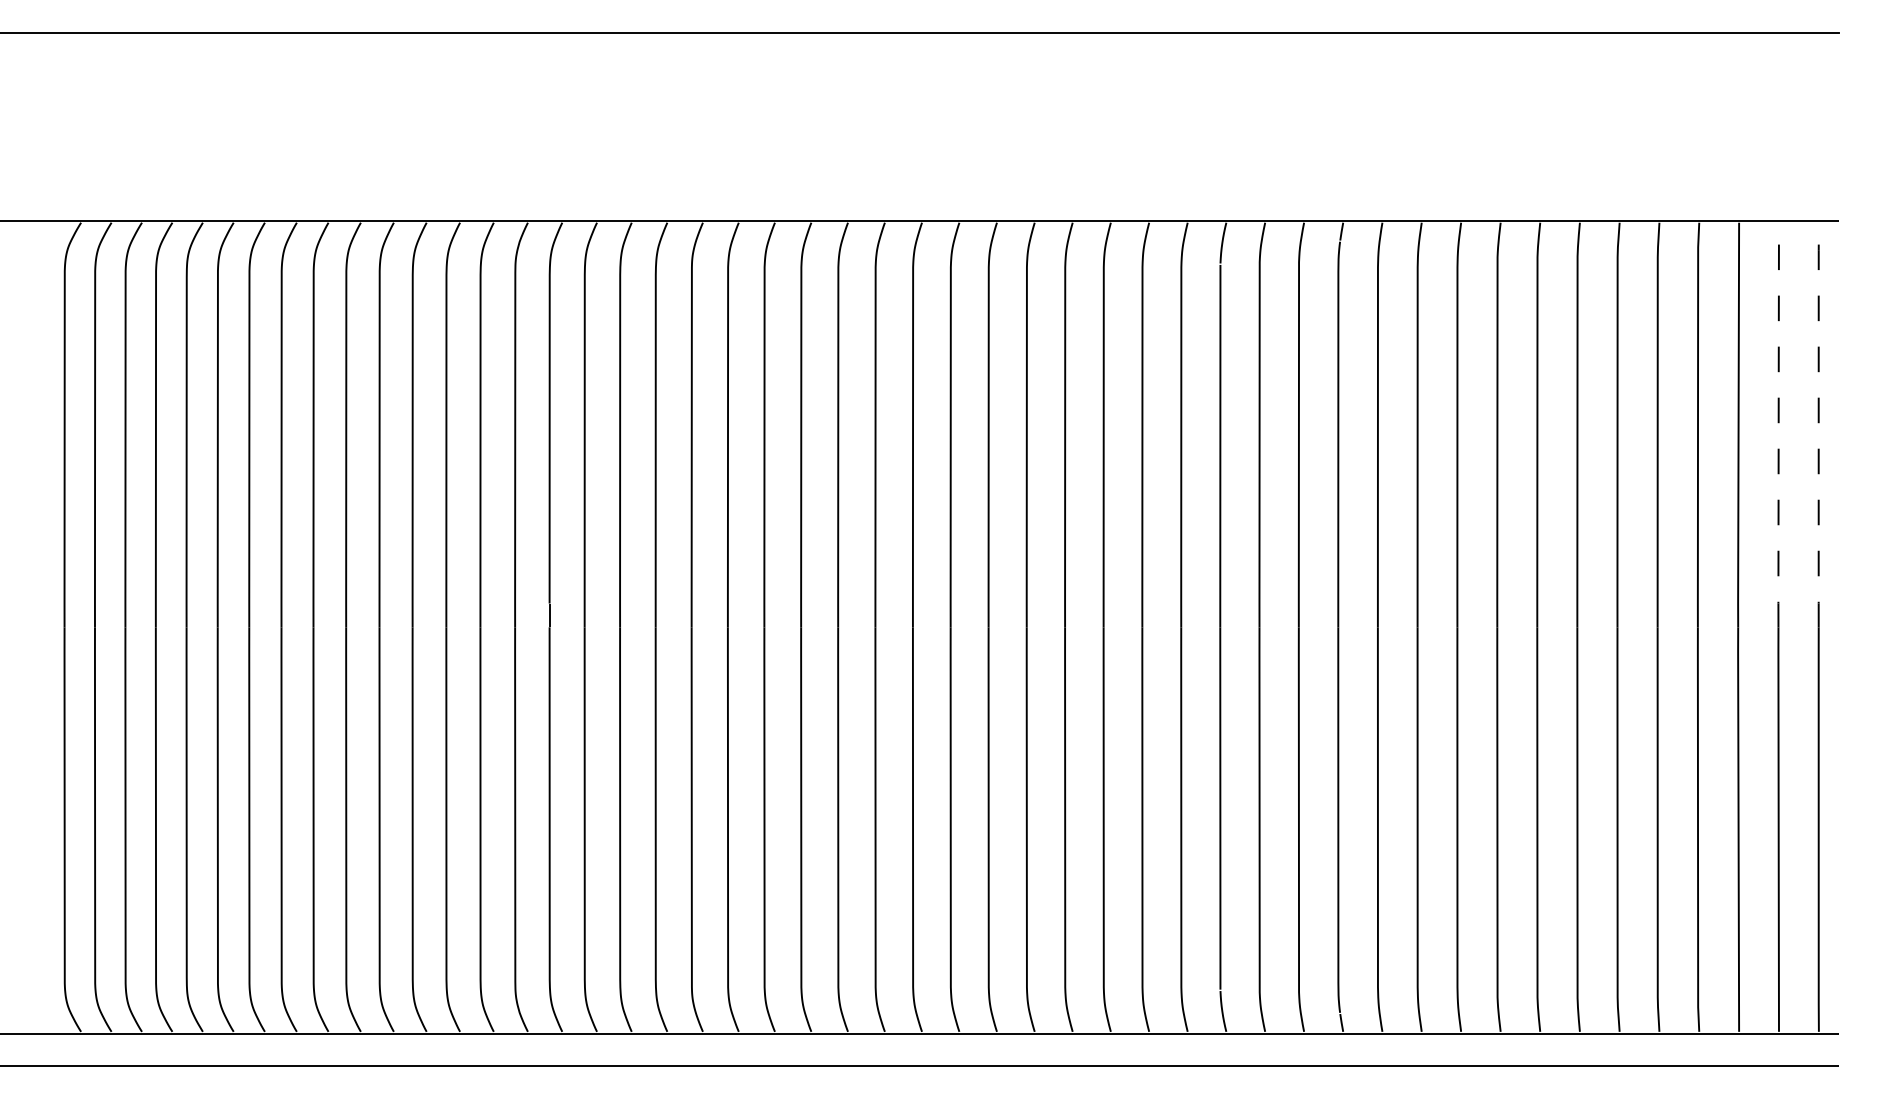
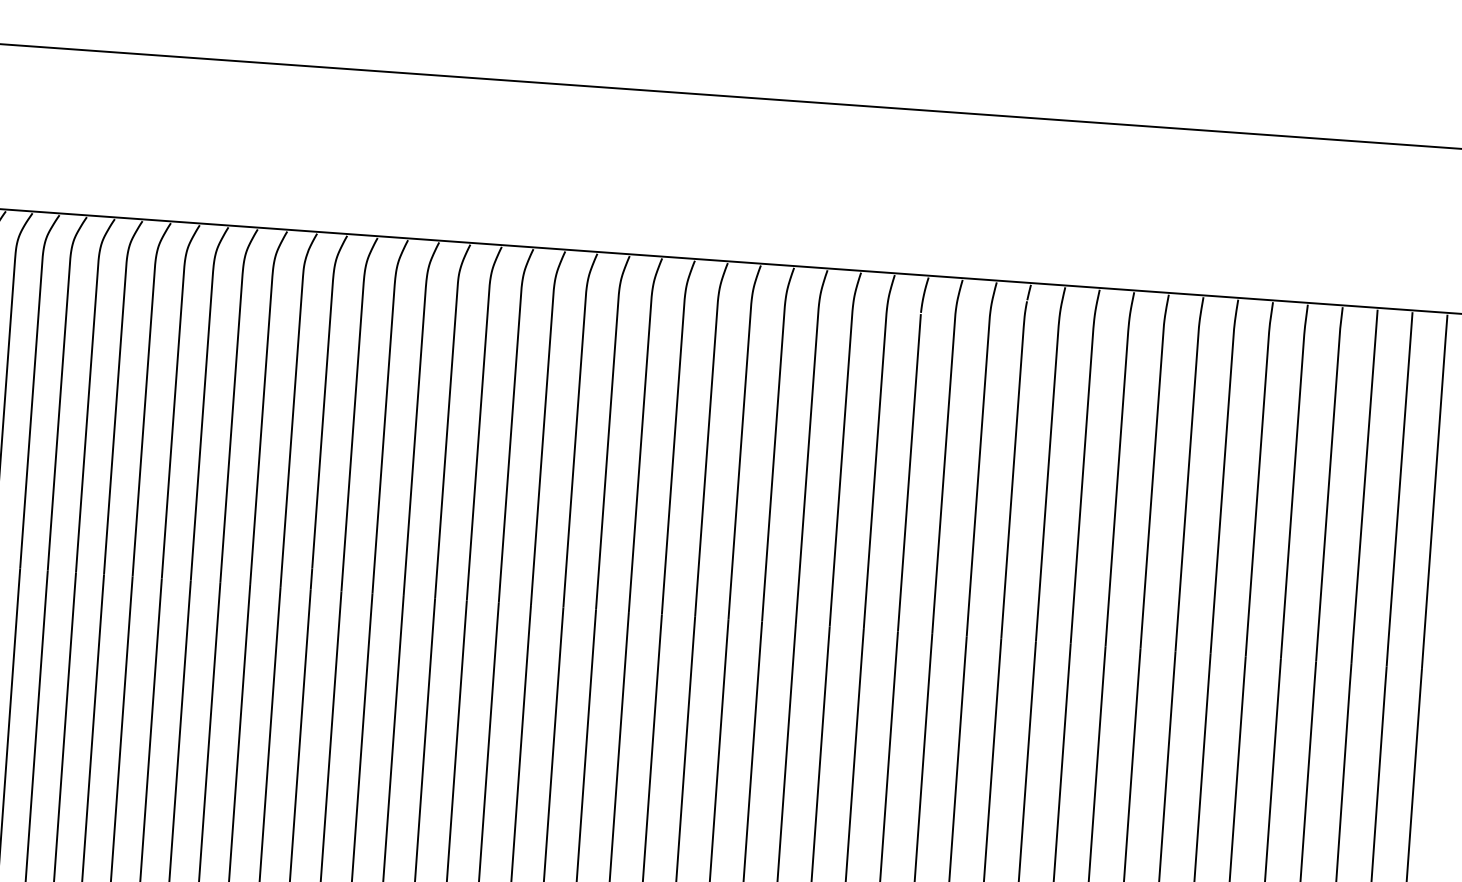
line: (1818, 424) -> (1434, 491), dashed -> solid
line: (1778, 425) -> (1399, 489), dashed -> solid

